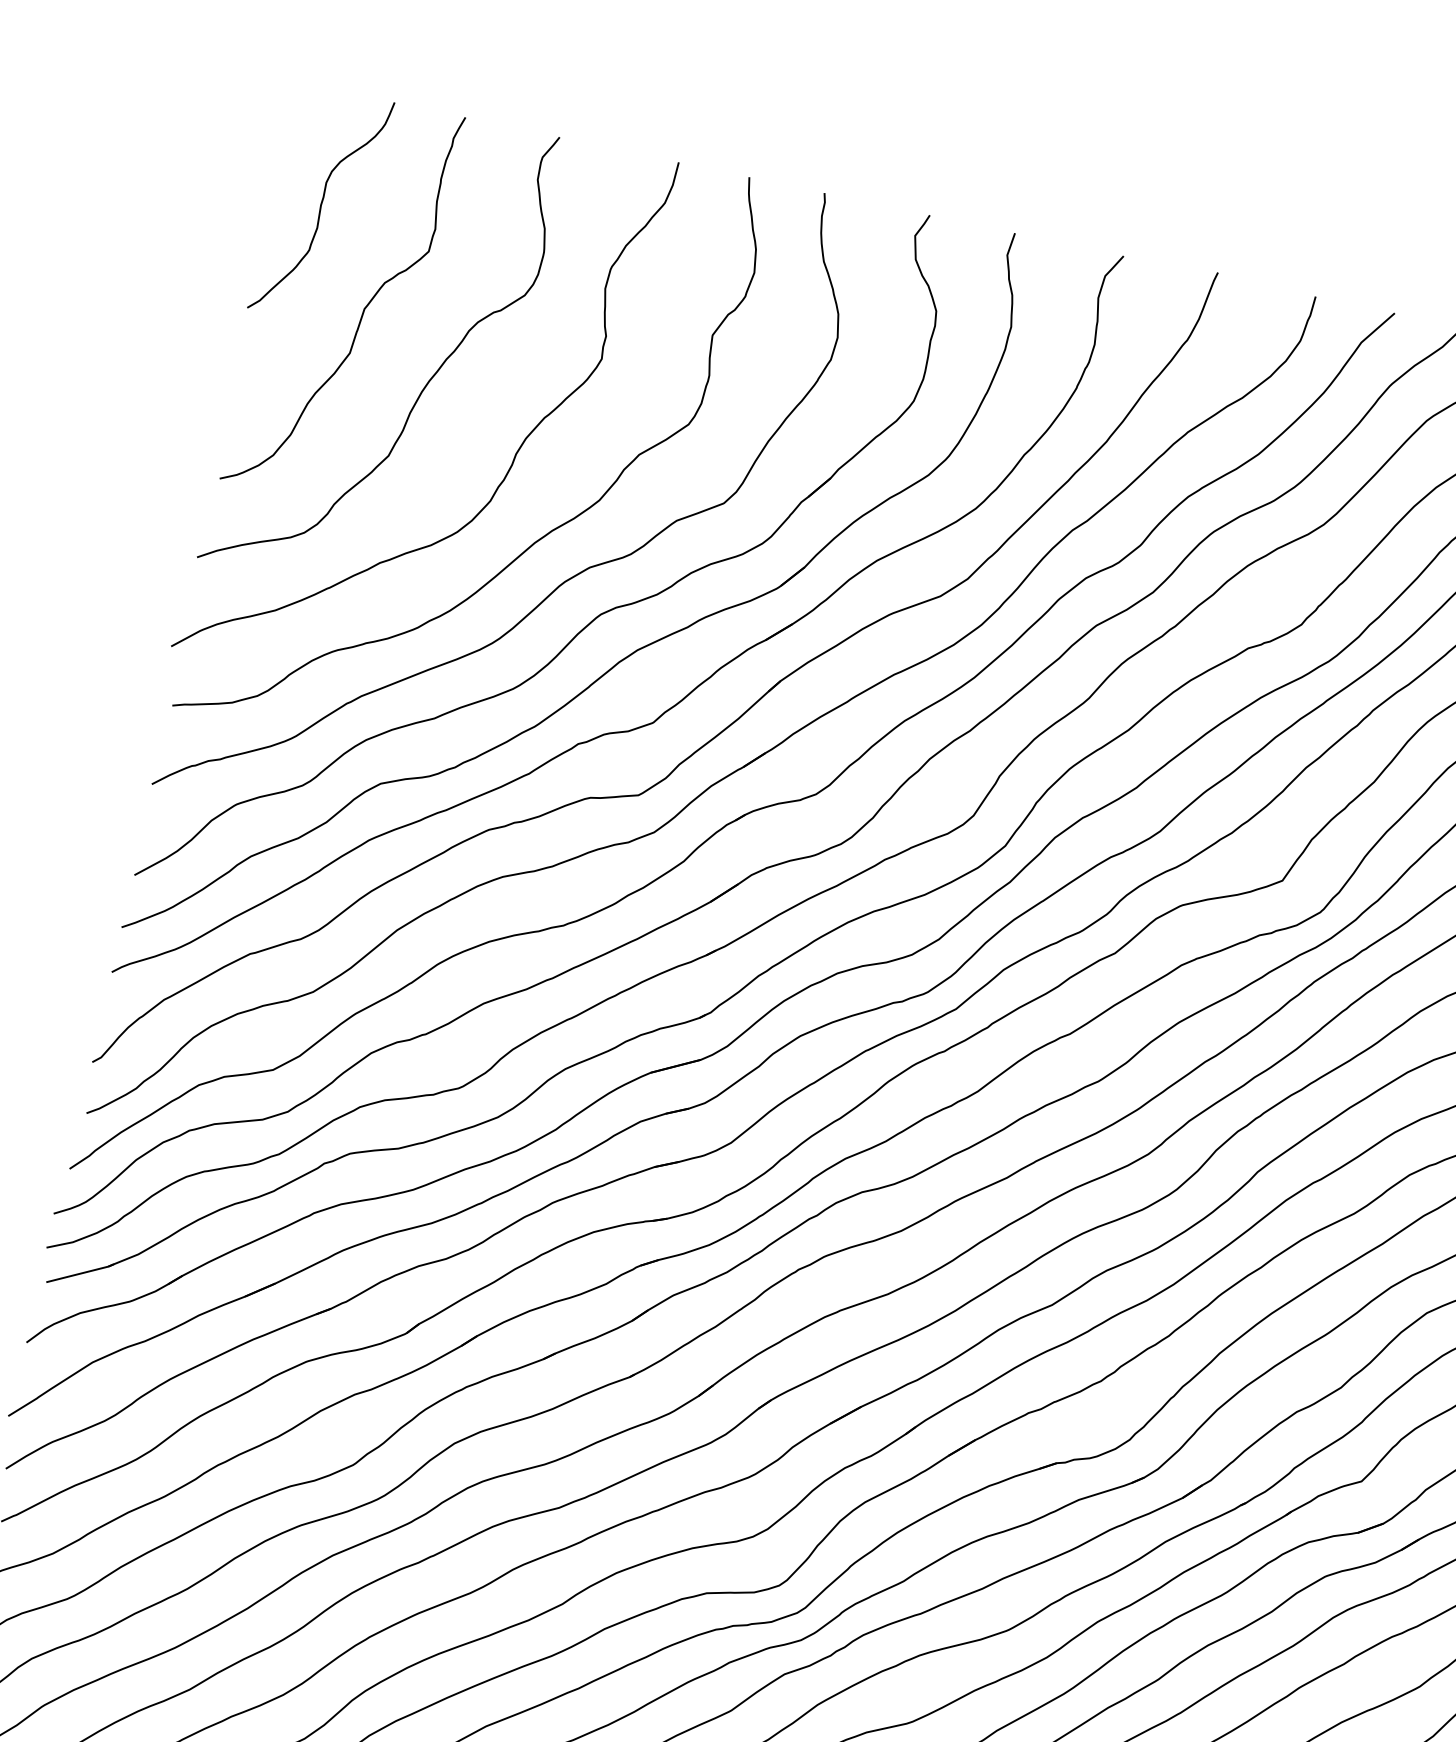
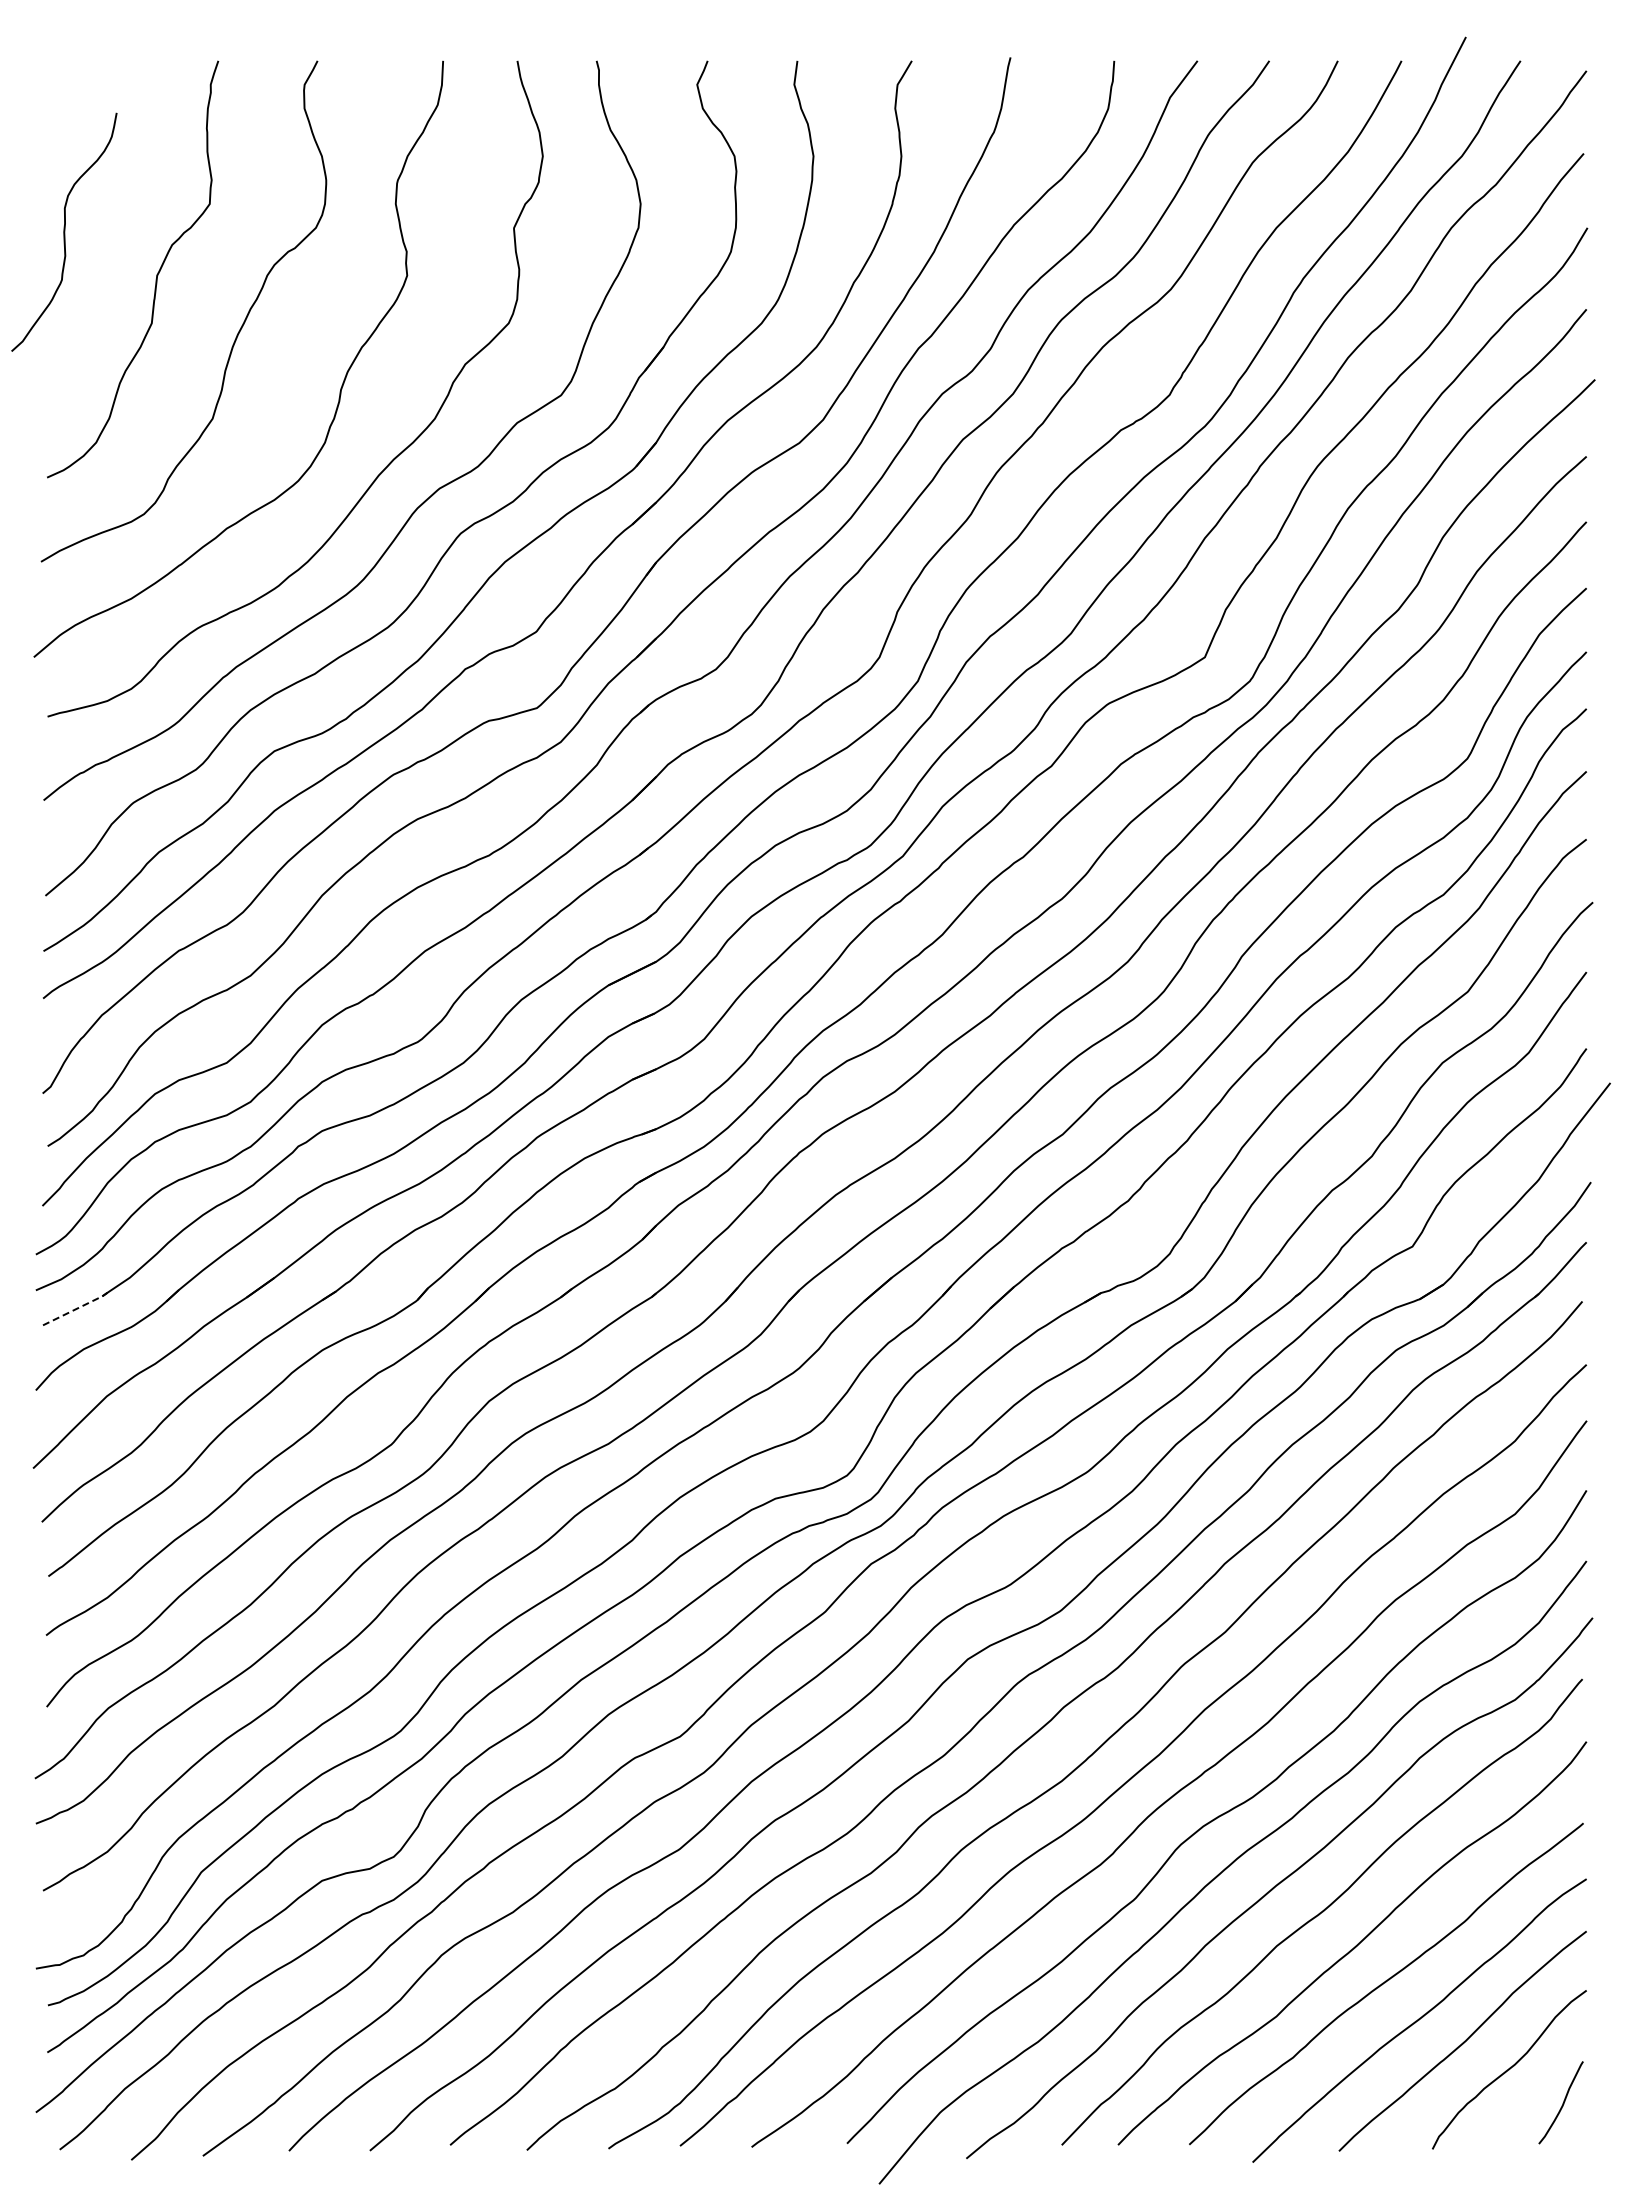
curve: (321, 204) -> (64, 231), moved
line: (81, 1273) -> (76, 1309), solid -> dashed

